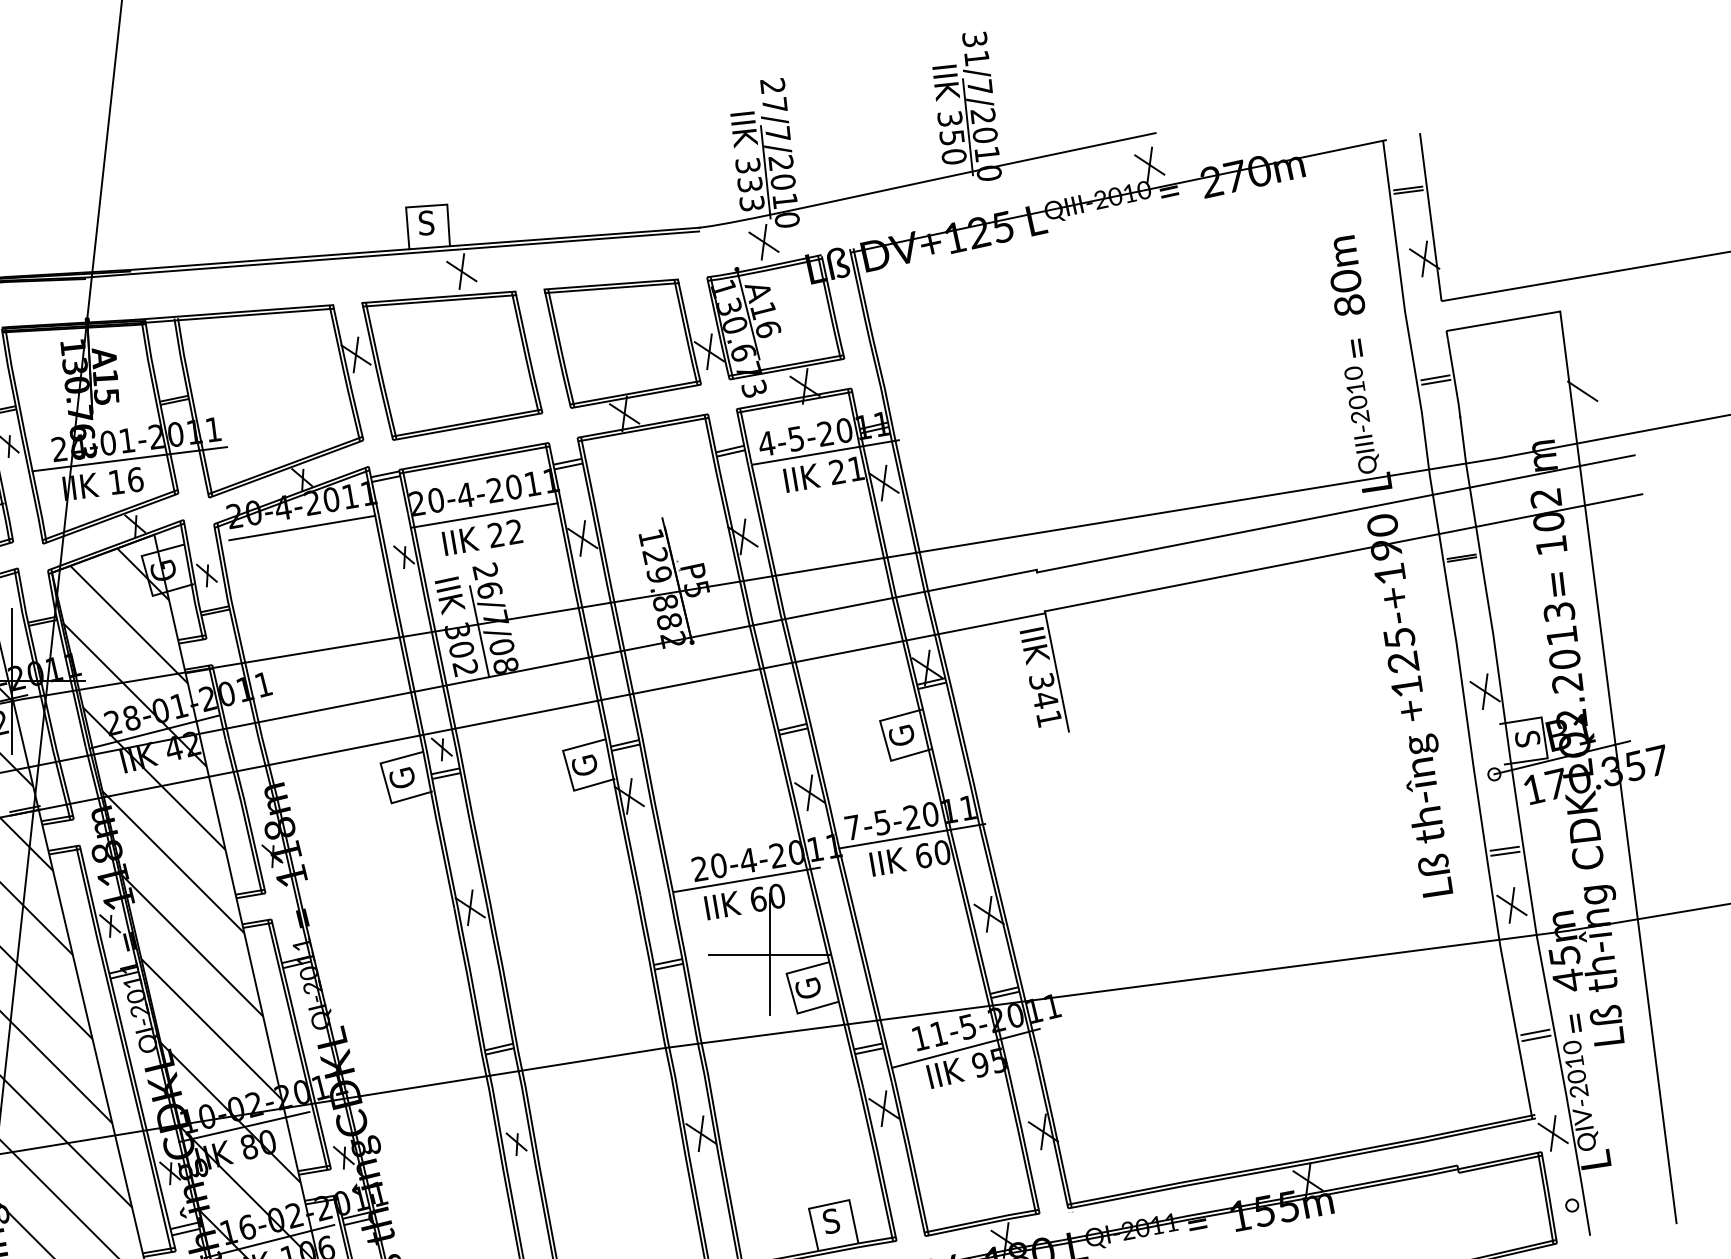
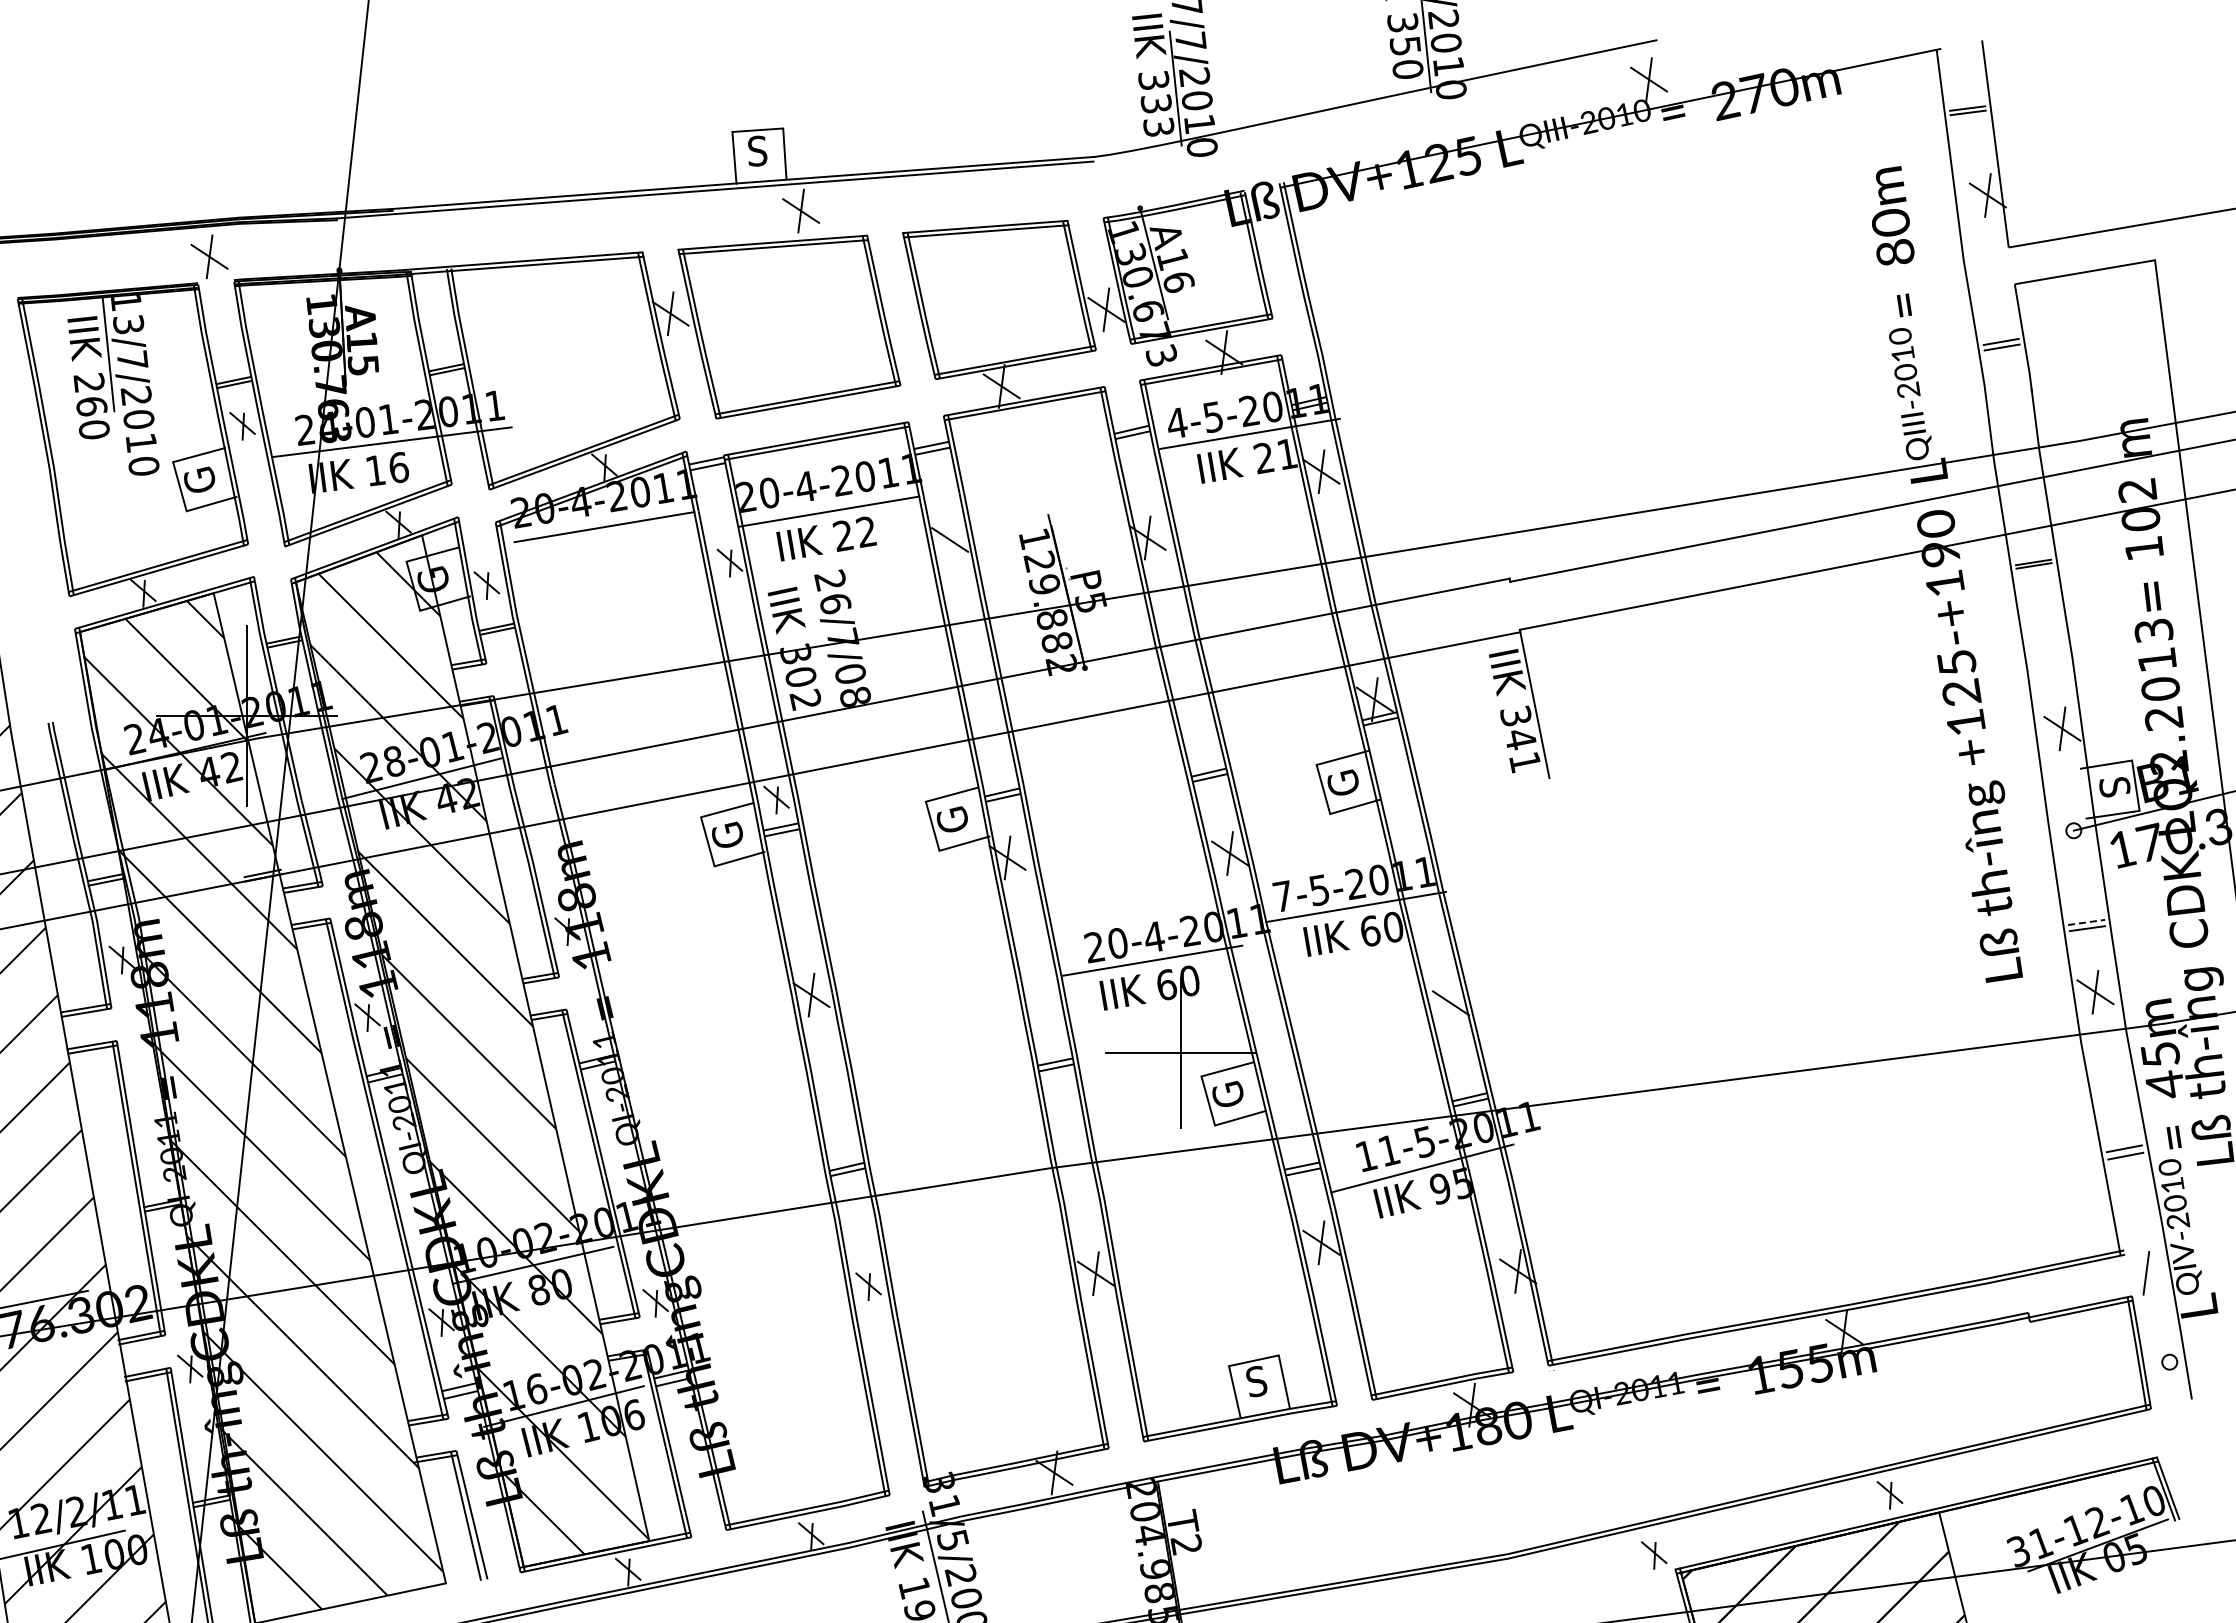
part: (763, 241) -> (1173, 174), removed
line: (1582, 391) -> (2182, 358), removed
line: (582, 538) -> (949, 539), removed
line: (479, 631) -> (822, 654), removed
line: (1504, 848) -> (2086, 922), solid -> dashed
line: (988, 913) -> (1450, 1002), removed
line: (1553, 1133) -> (2146, 1273), removed

